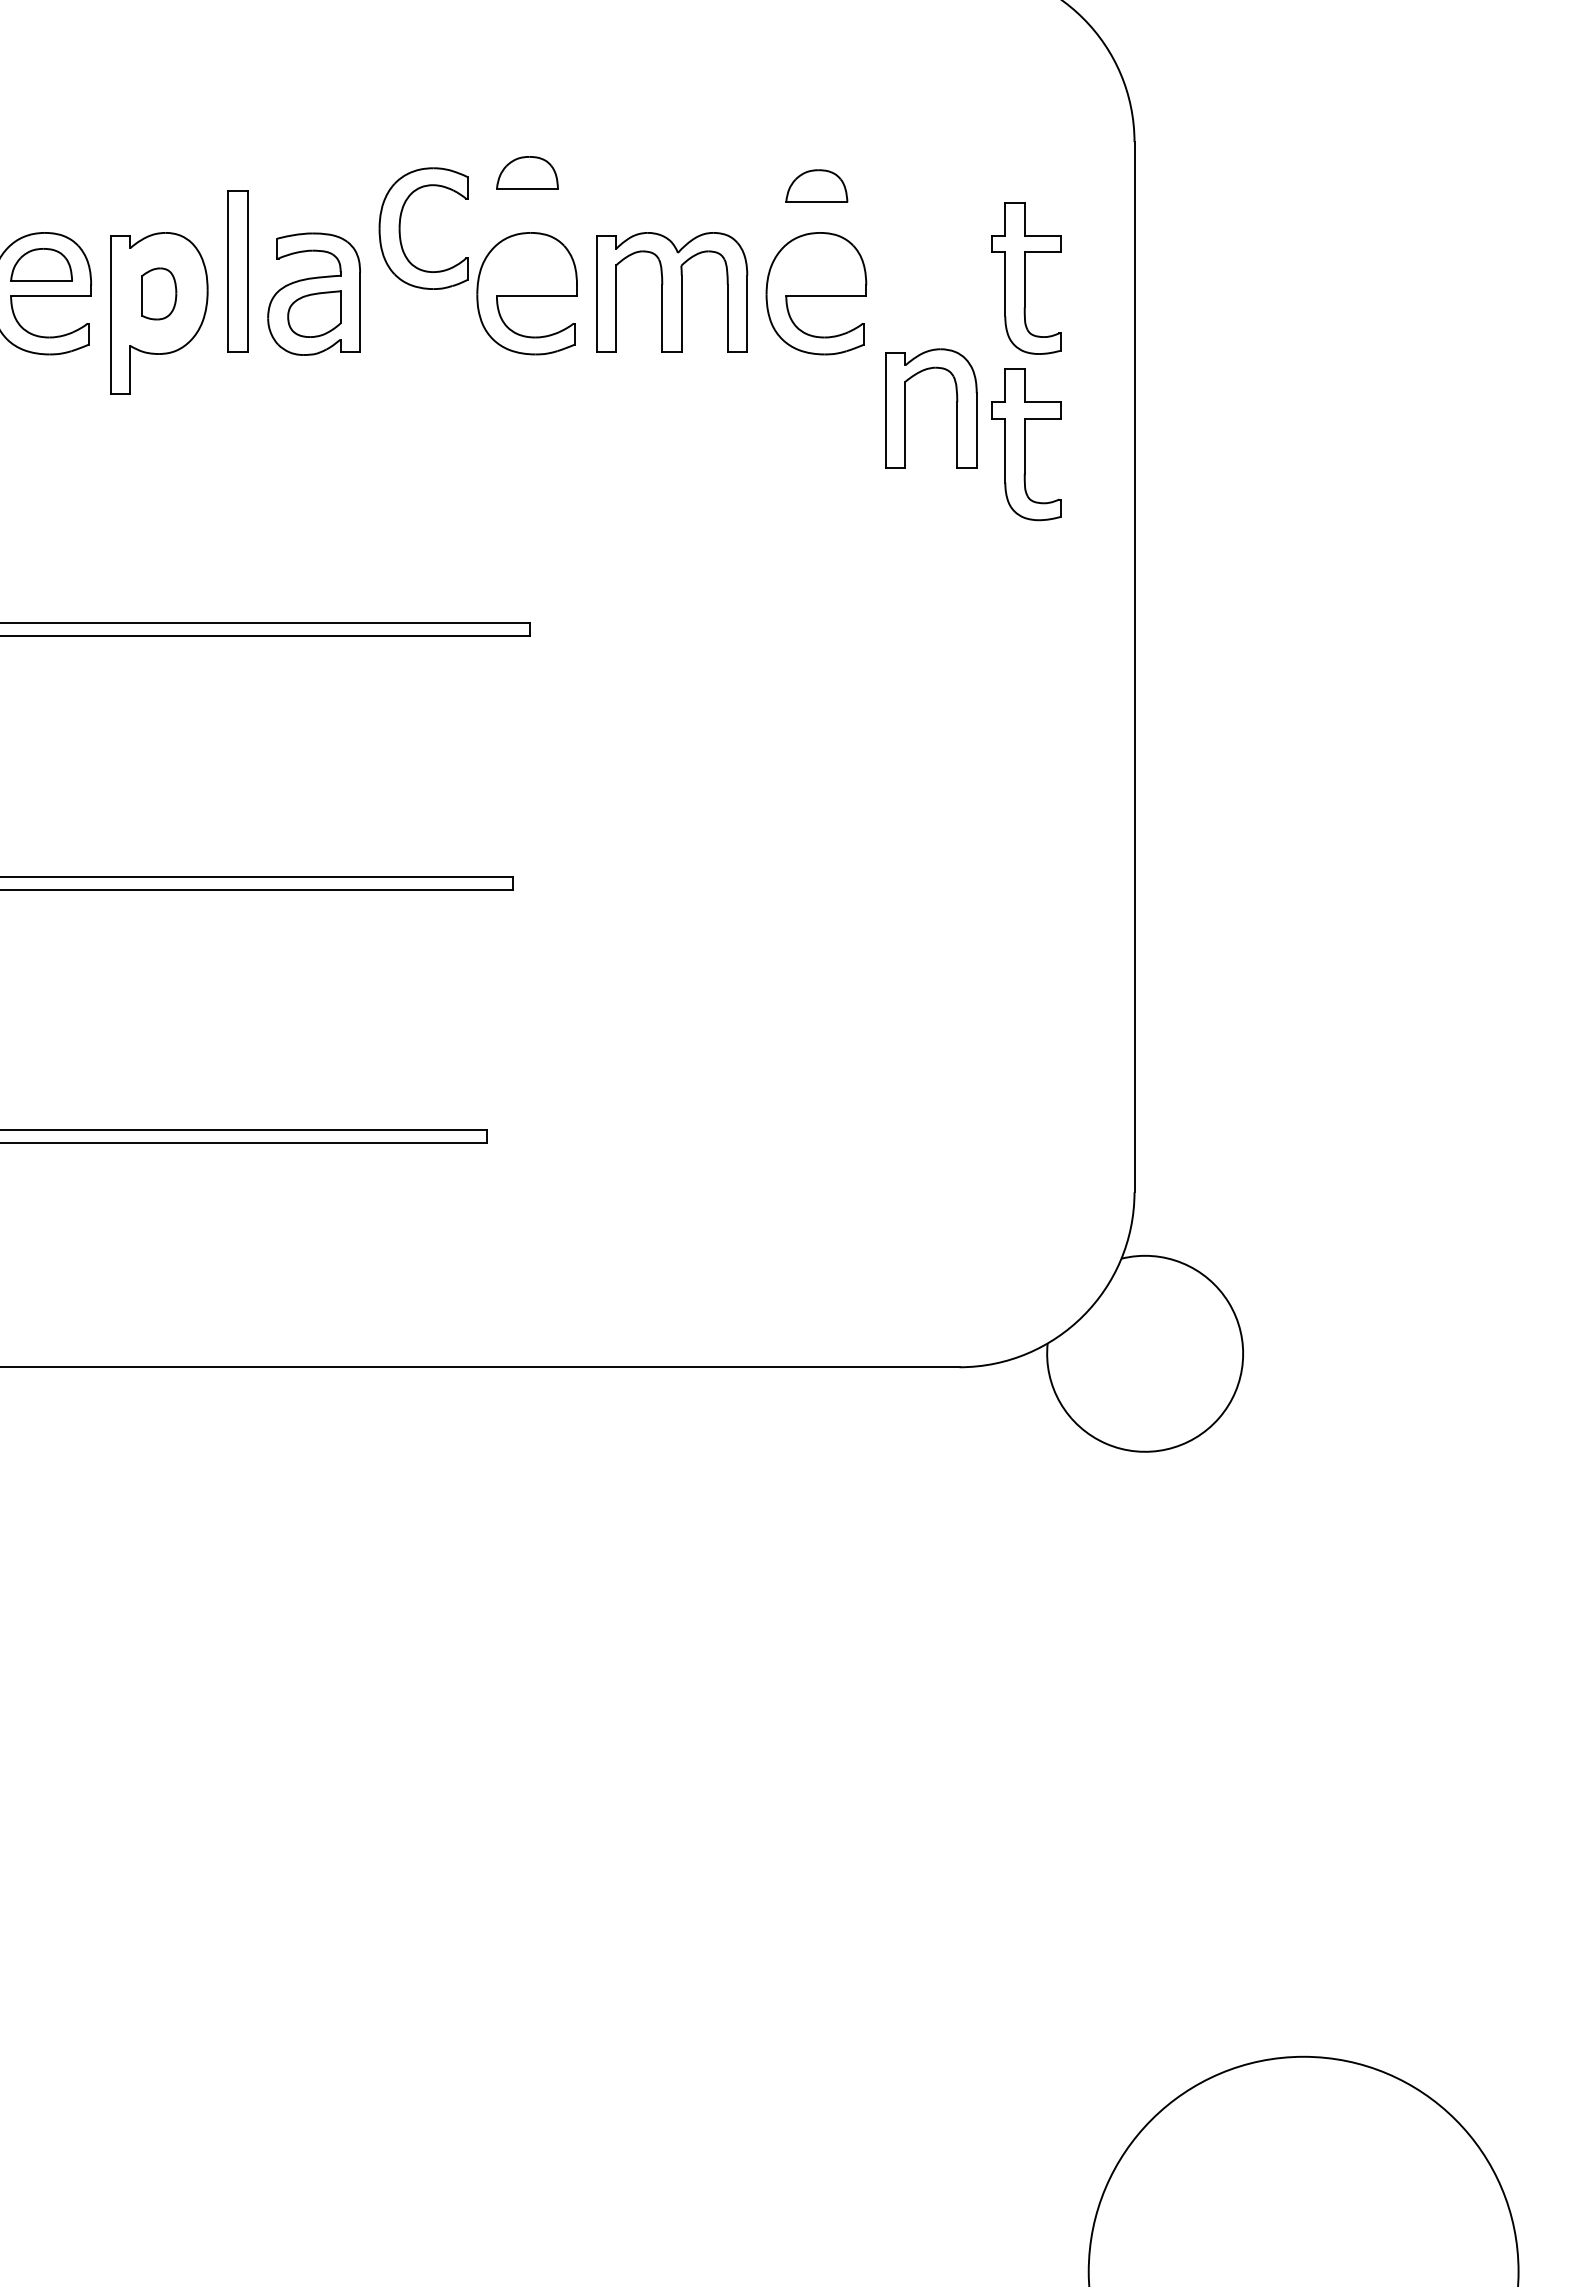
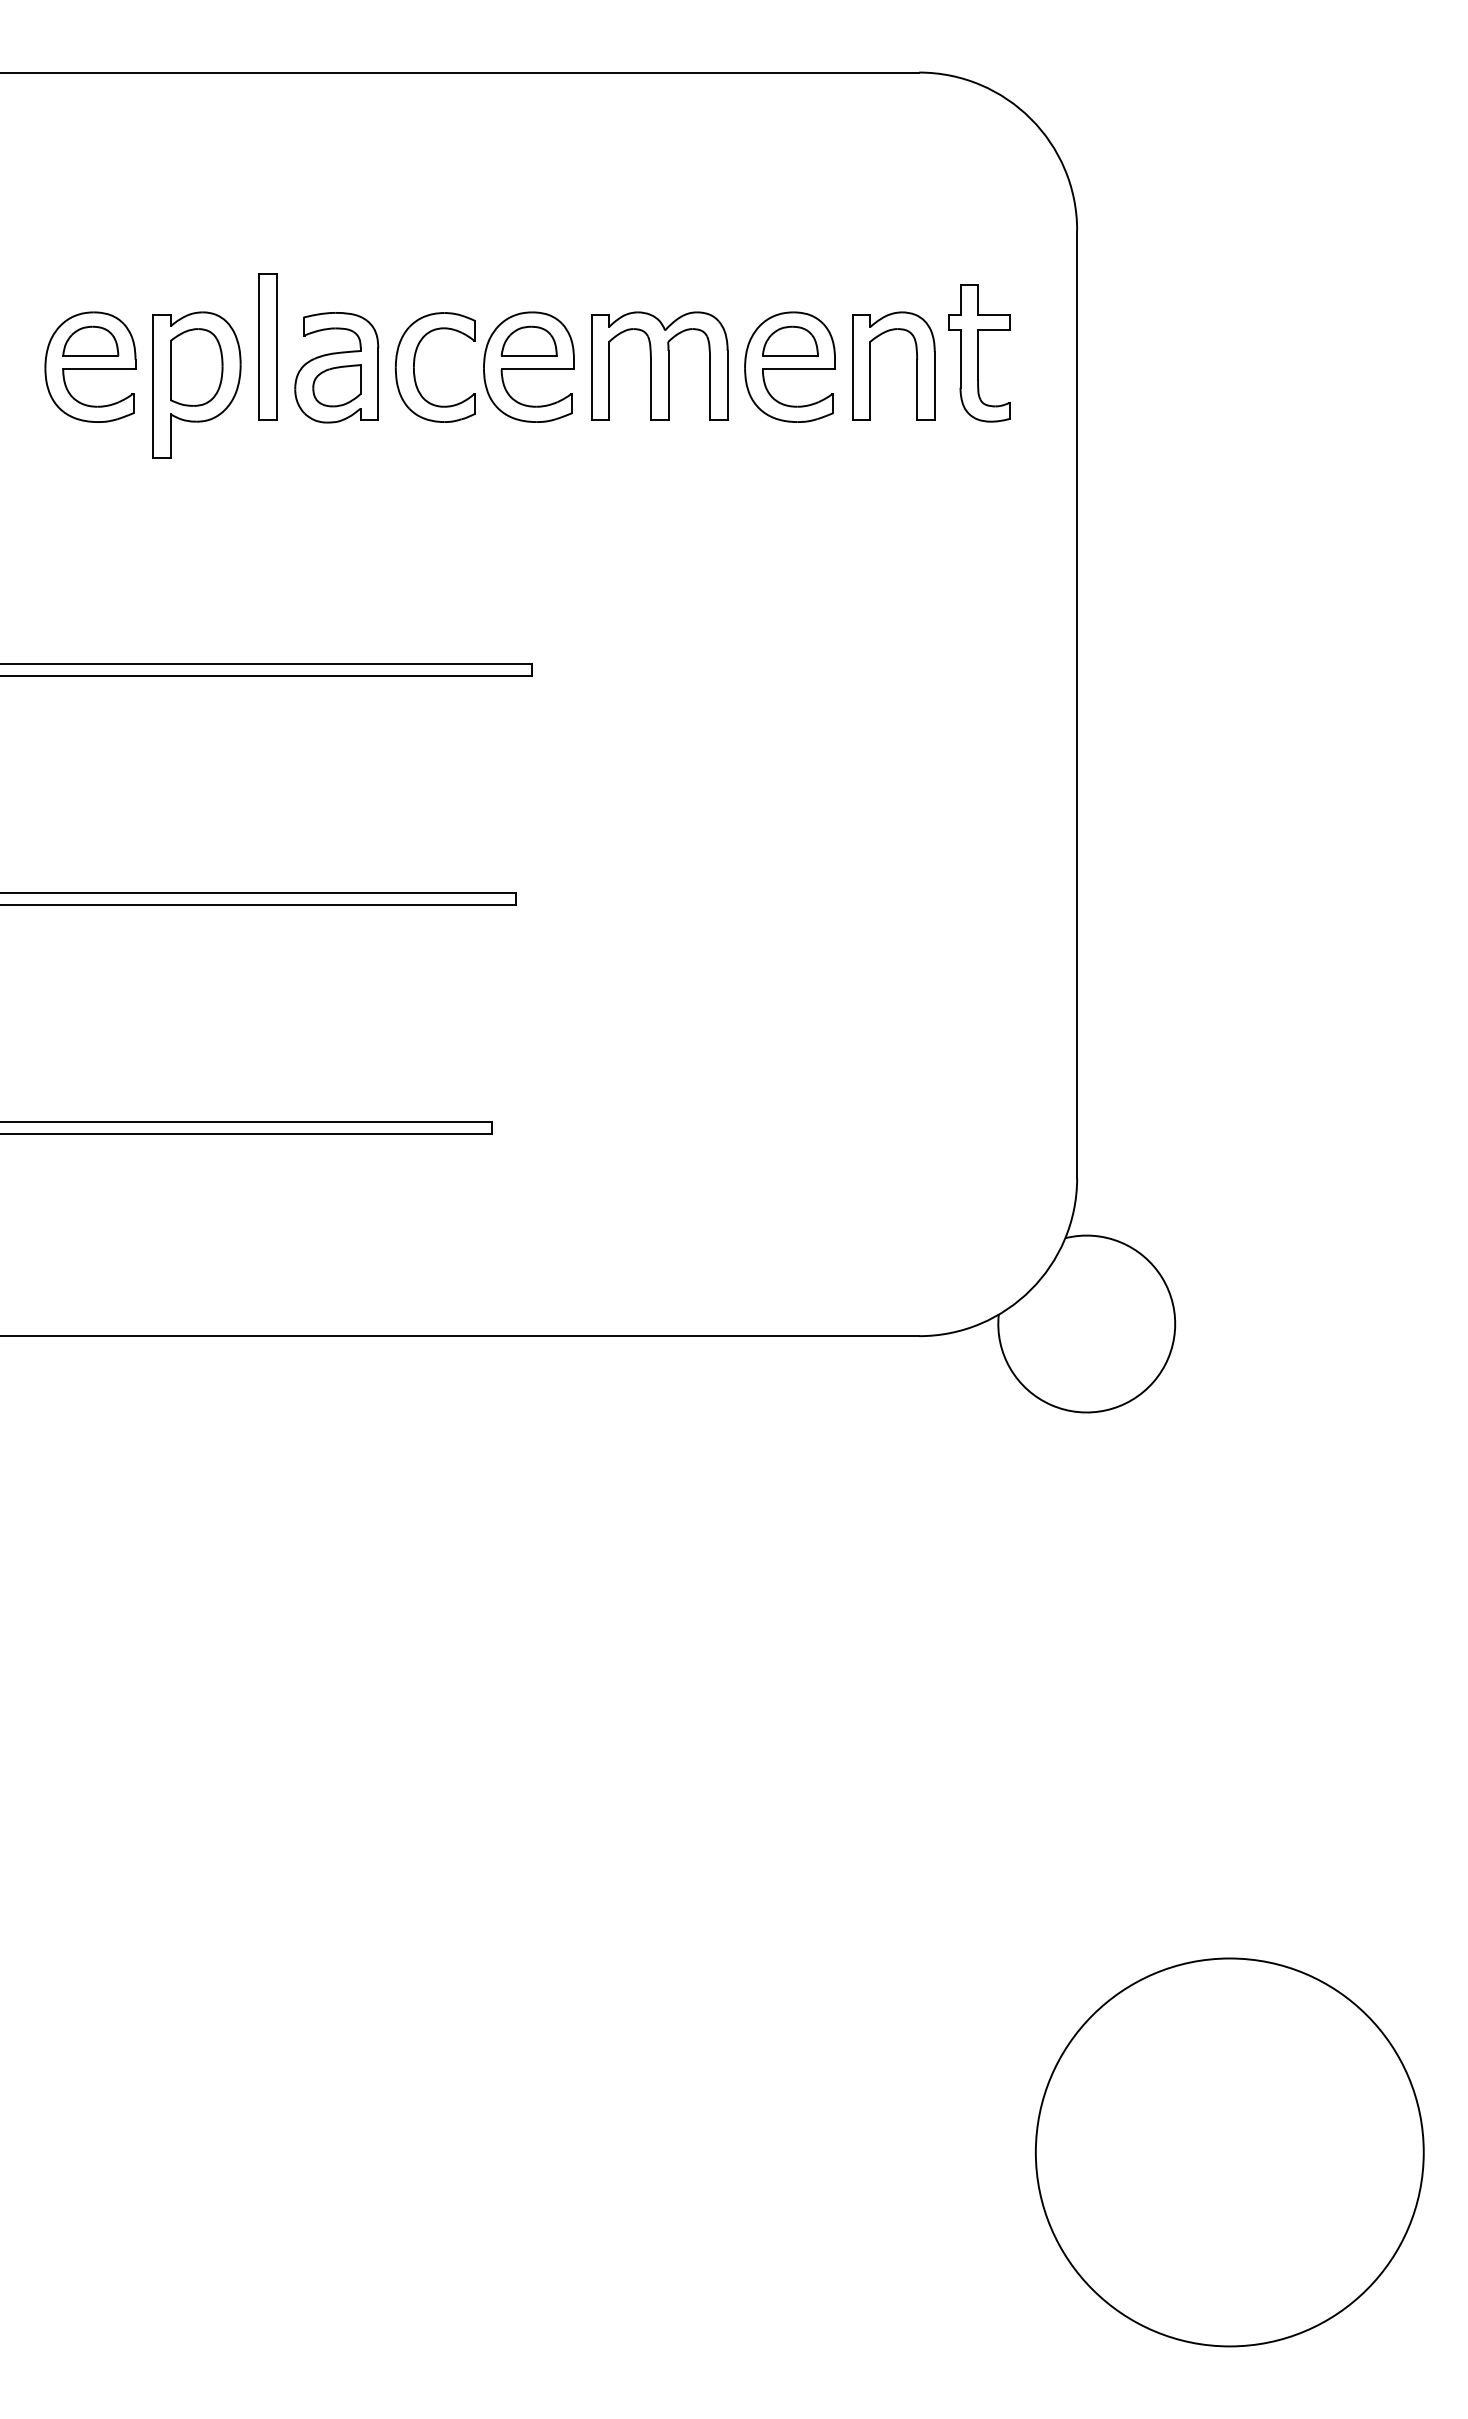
part: (526, 172) -> (528, 340), moved
part: (816, 185) -> (790, 340), moved
part: (401, 221) -> (415, 361), moved
part: (158, 293) -> (196, 367), size x1.67
part: (905, 408) -> (870, 365), moved
part: (1026, 444) -> (979, 503), removed

